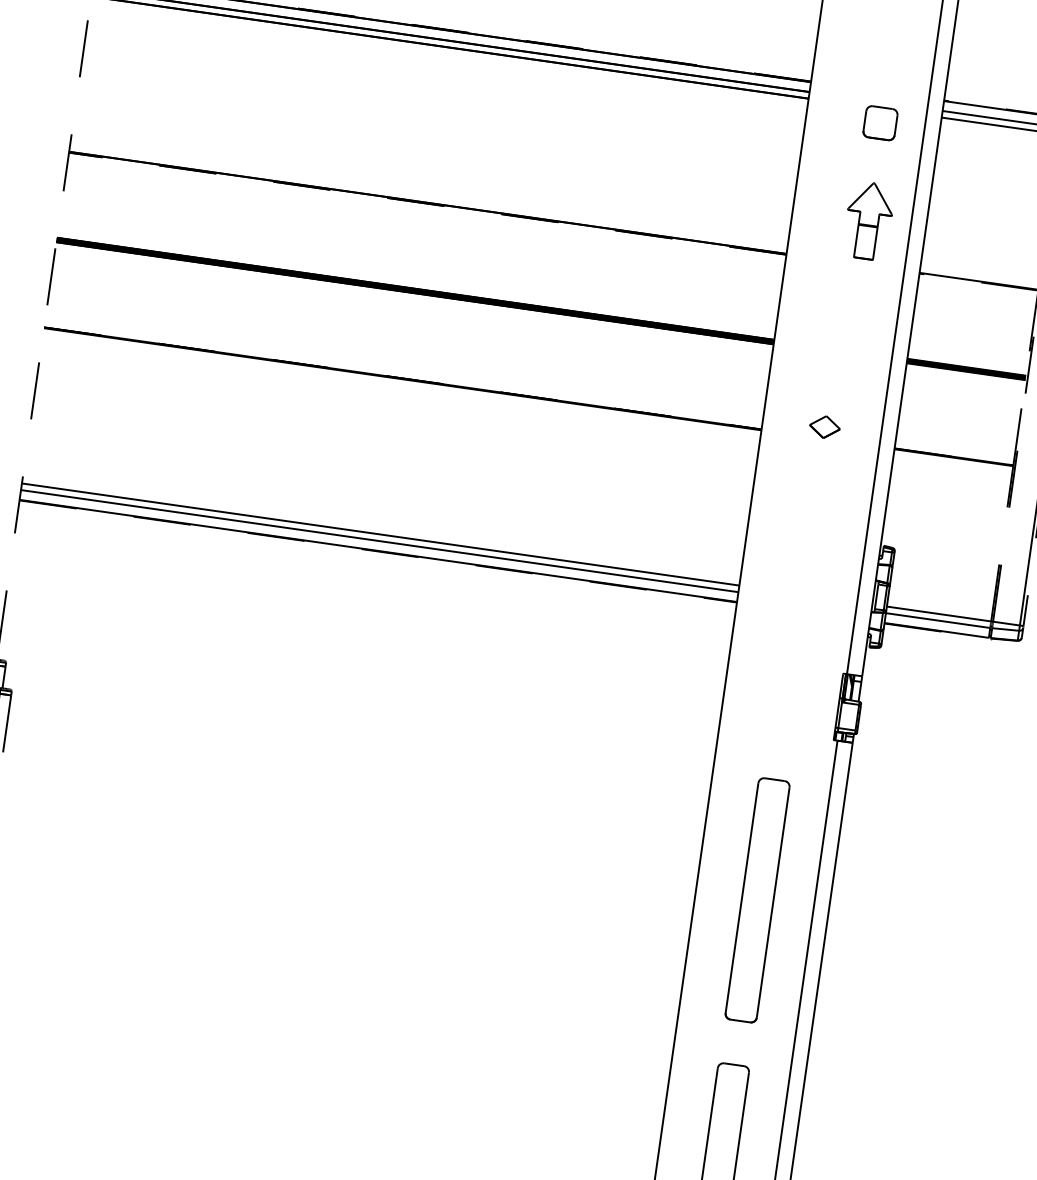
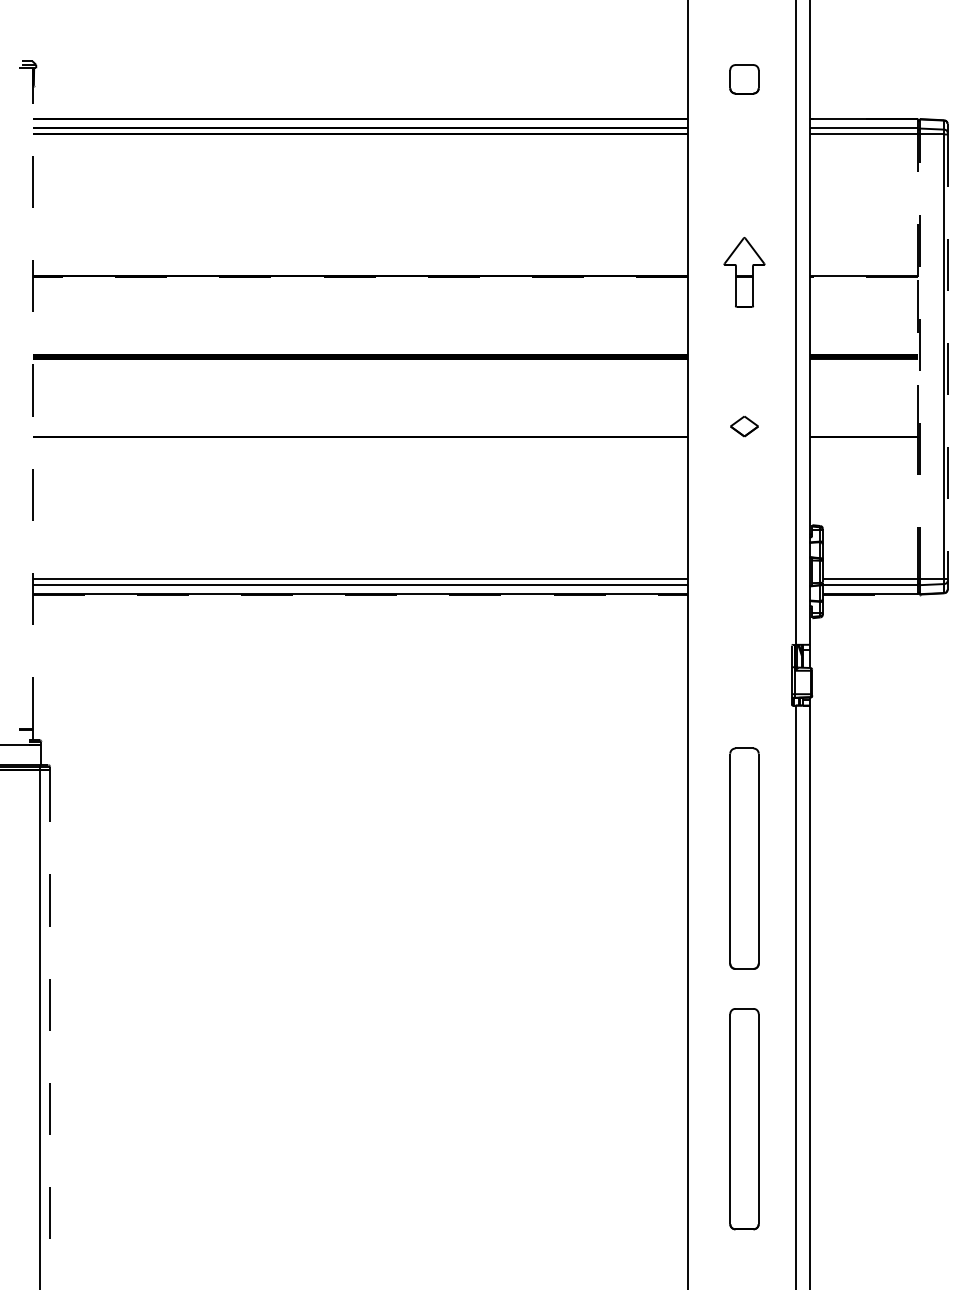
part: (880, 123) -> (744, 79), moved
part: (868, 221) -> (744, 272), moved

